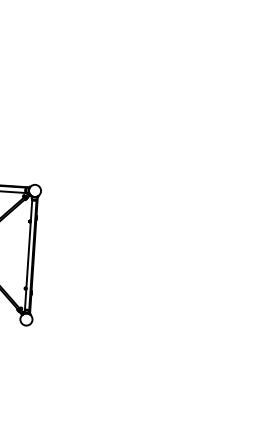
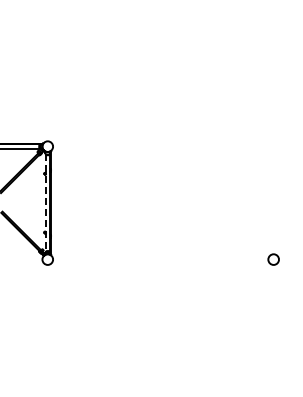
line: (28, 255) -> (45, 203), solid -> dashed

